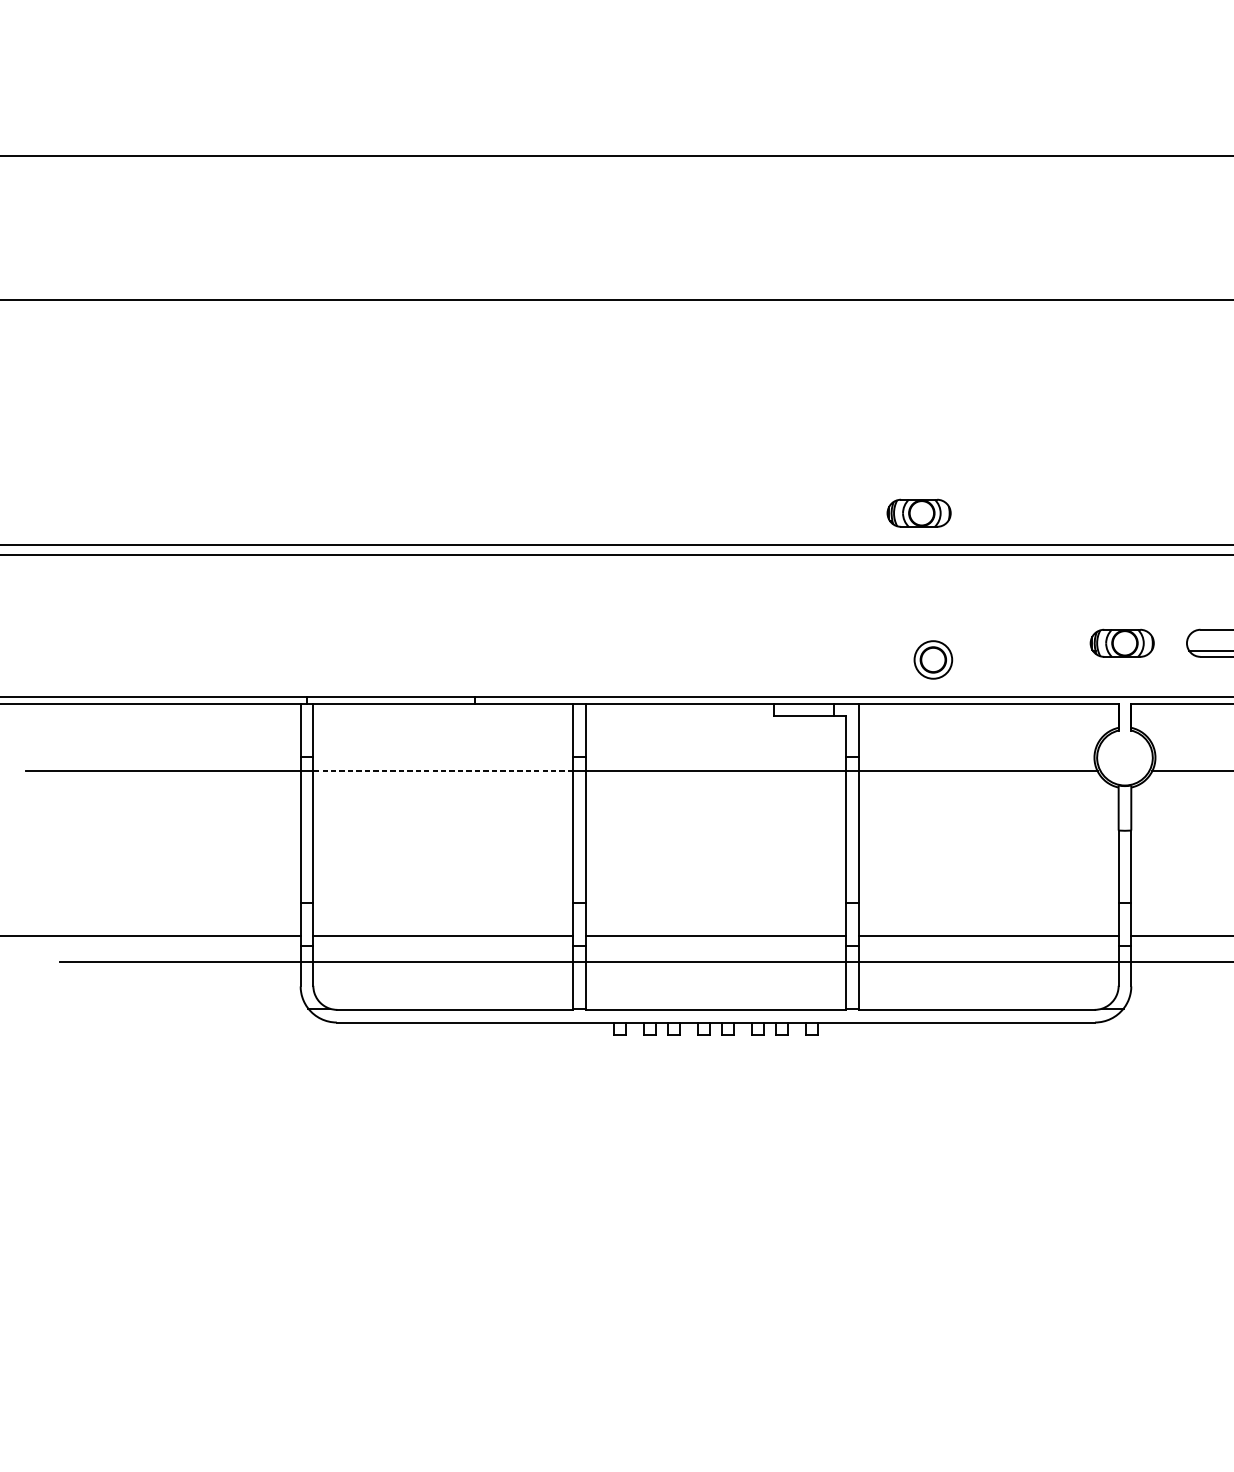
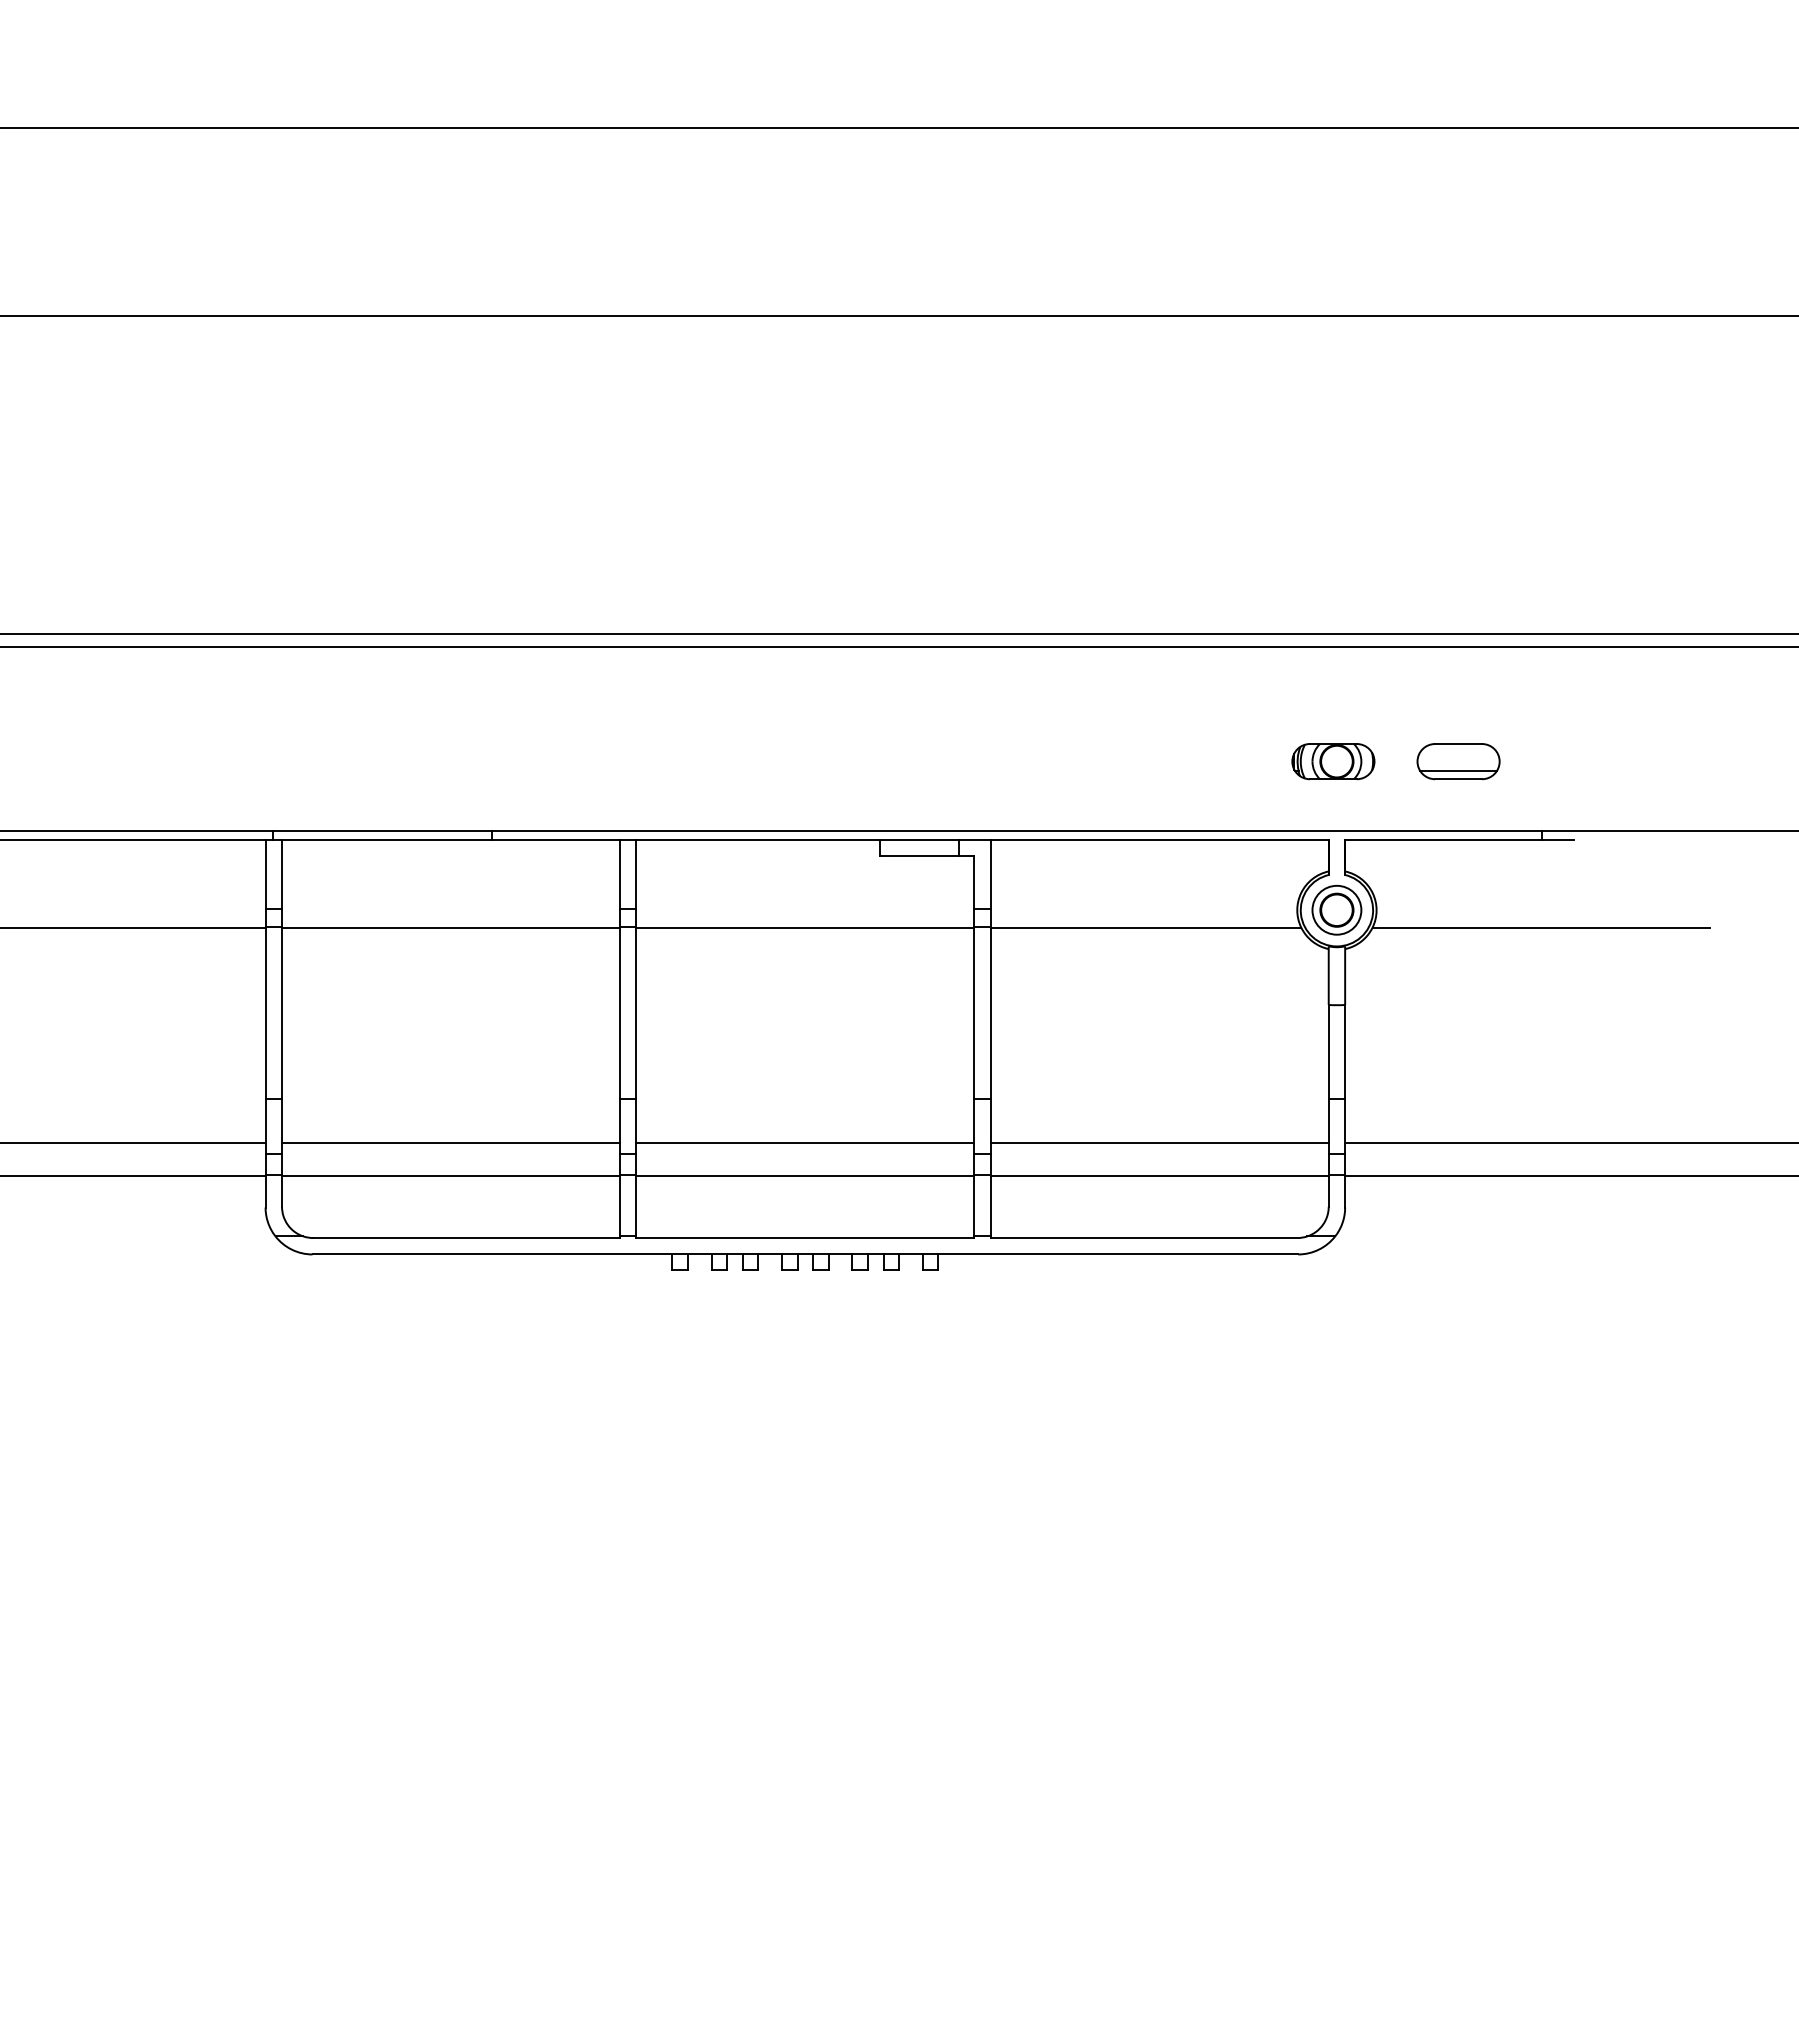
part: (919, 513) -> (1069, 592), removed
part: (933, 659) -> (1336, 909), moved
line: (443, 770) -> (451, 927), dashed -> solid

